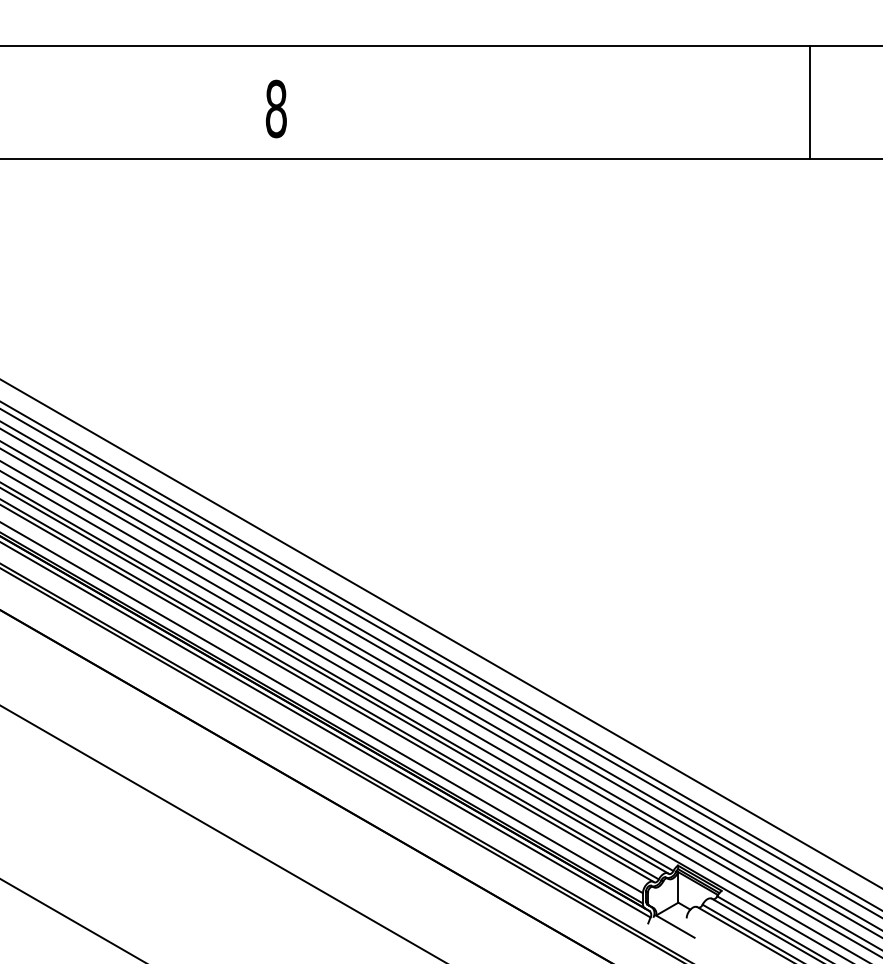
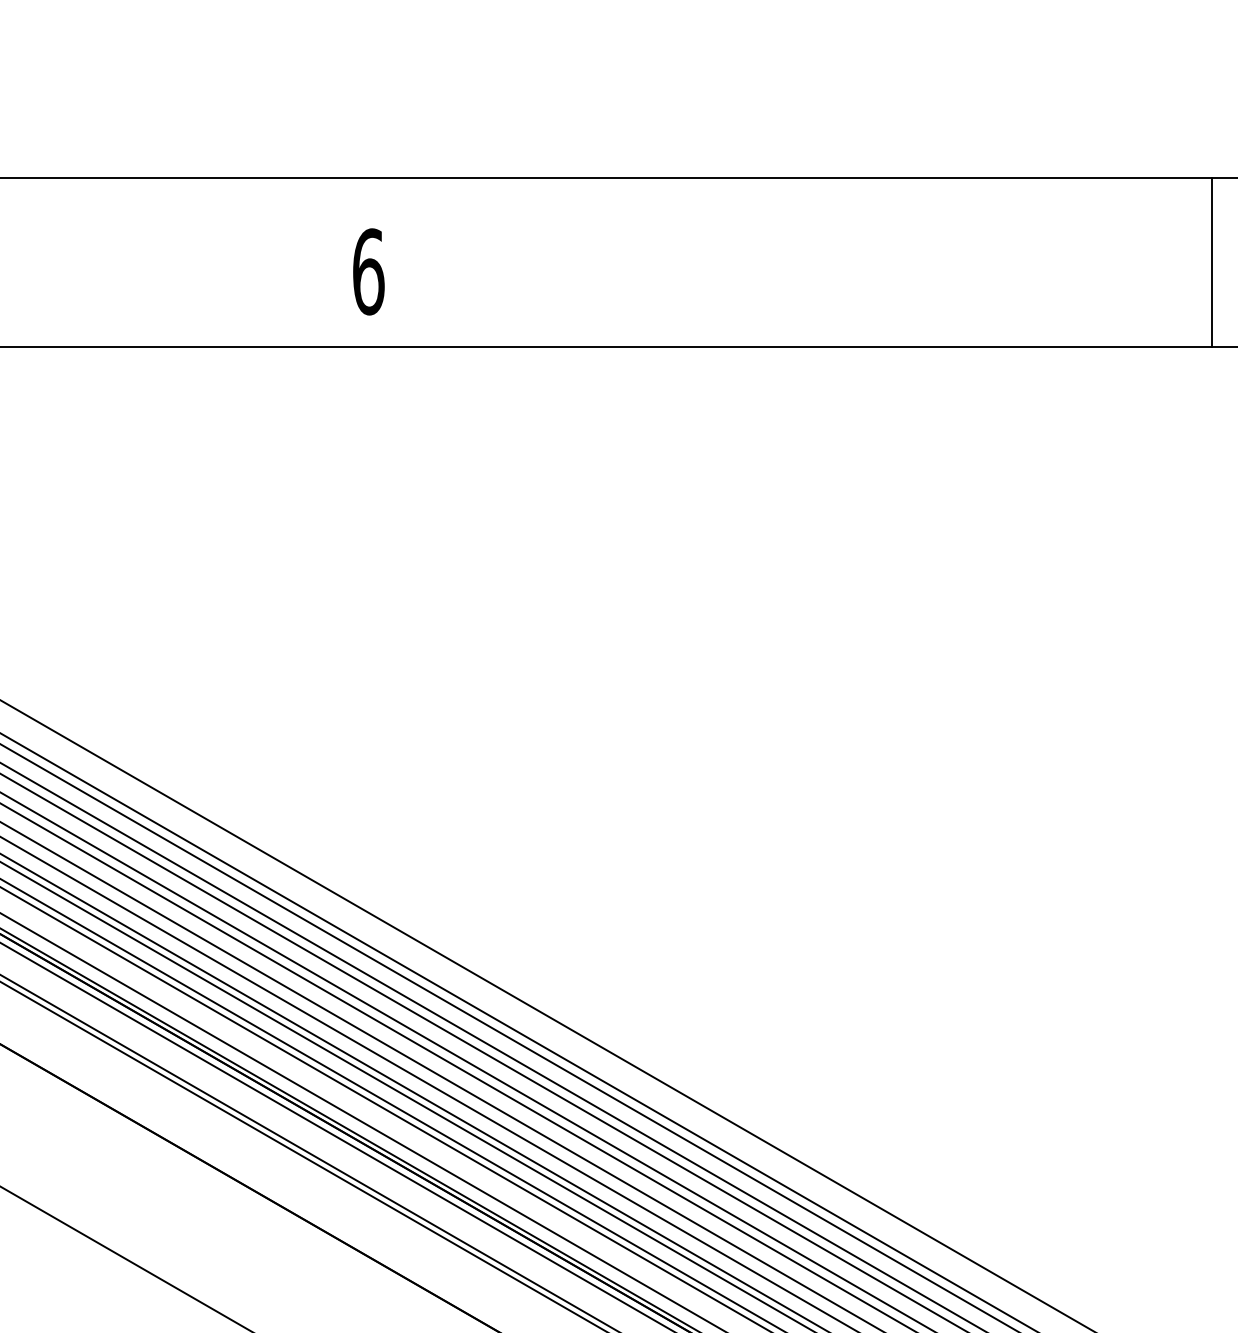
line: (809, 102) -> (1211, 262), moved
text: (276, 108) -> (368, 271), 8 -> 6

